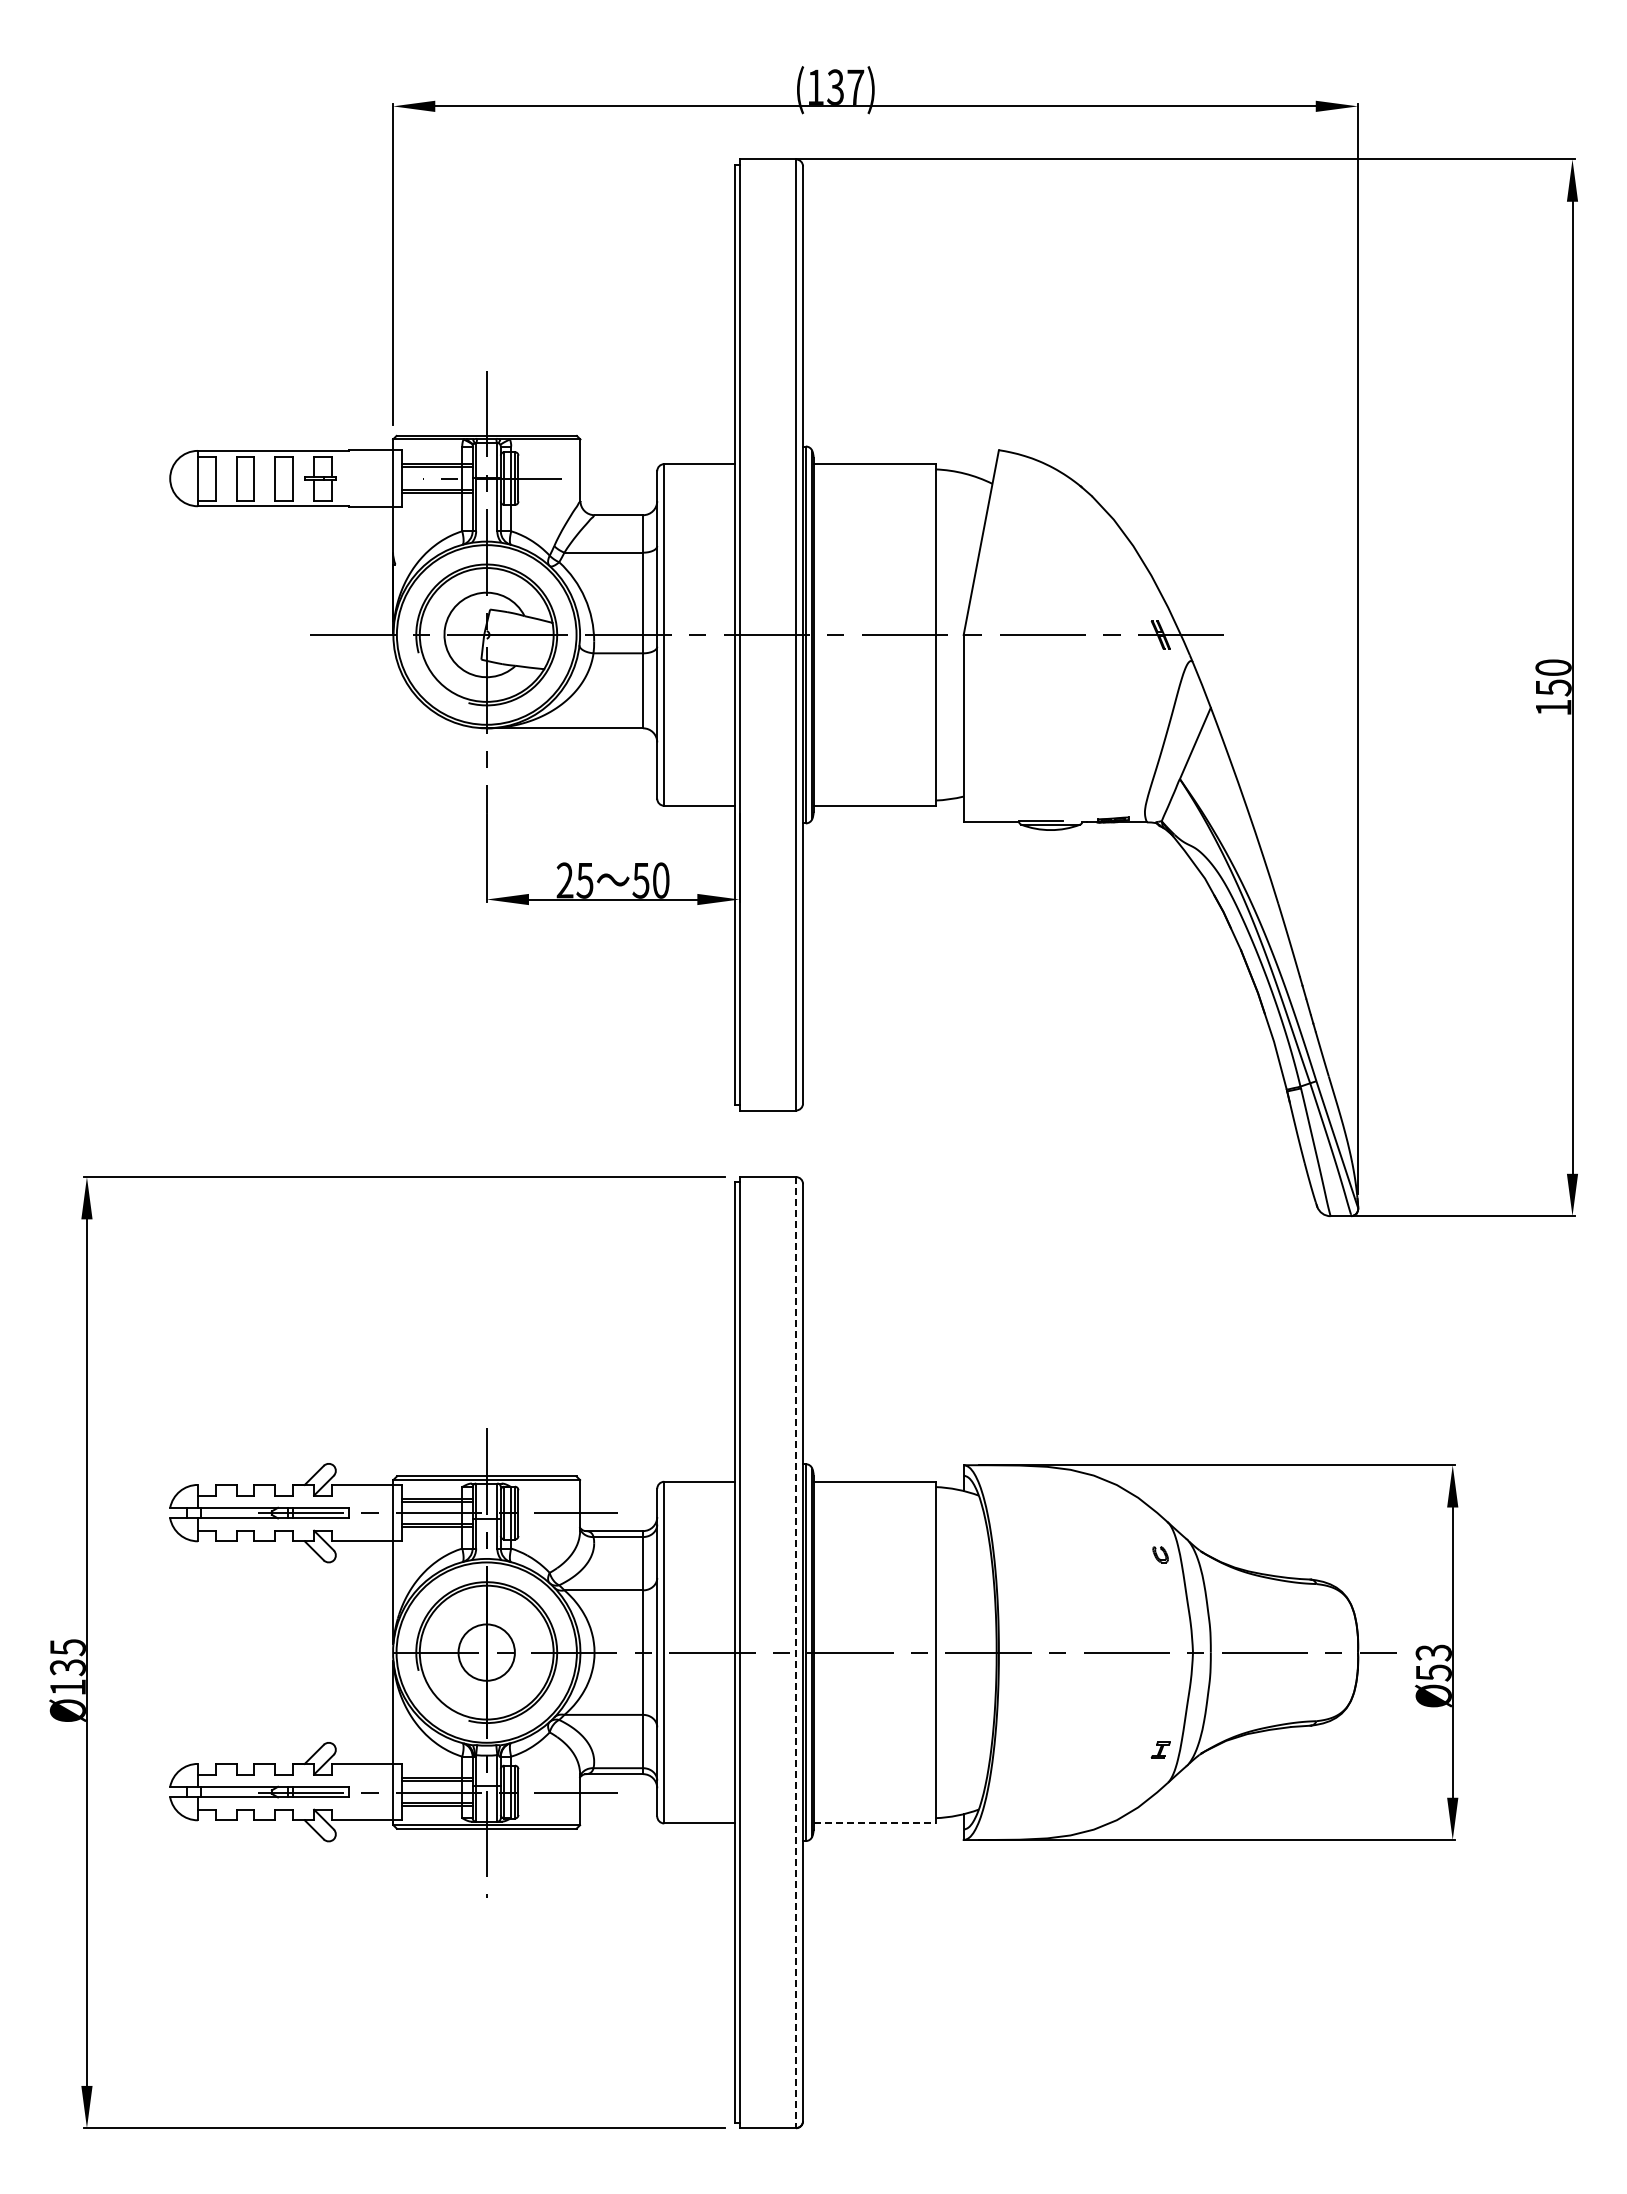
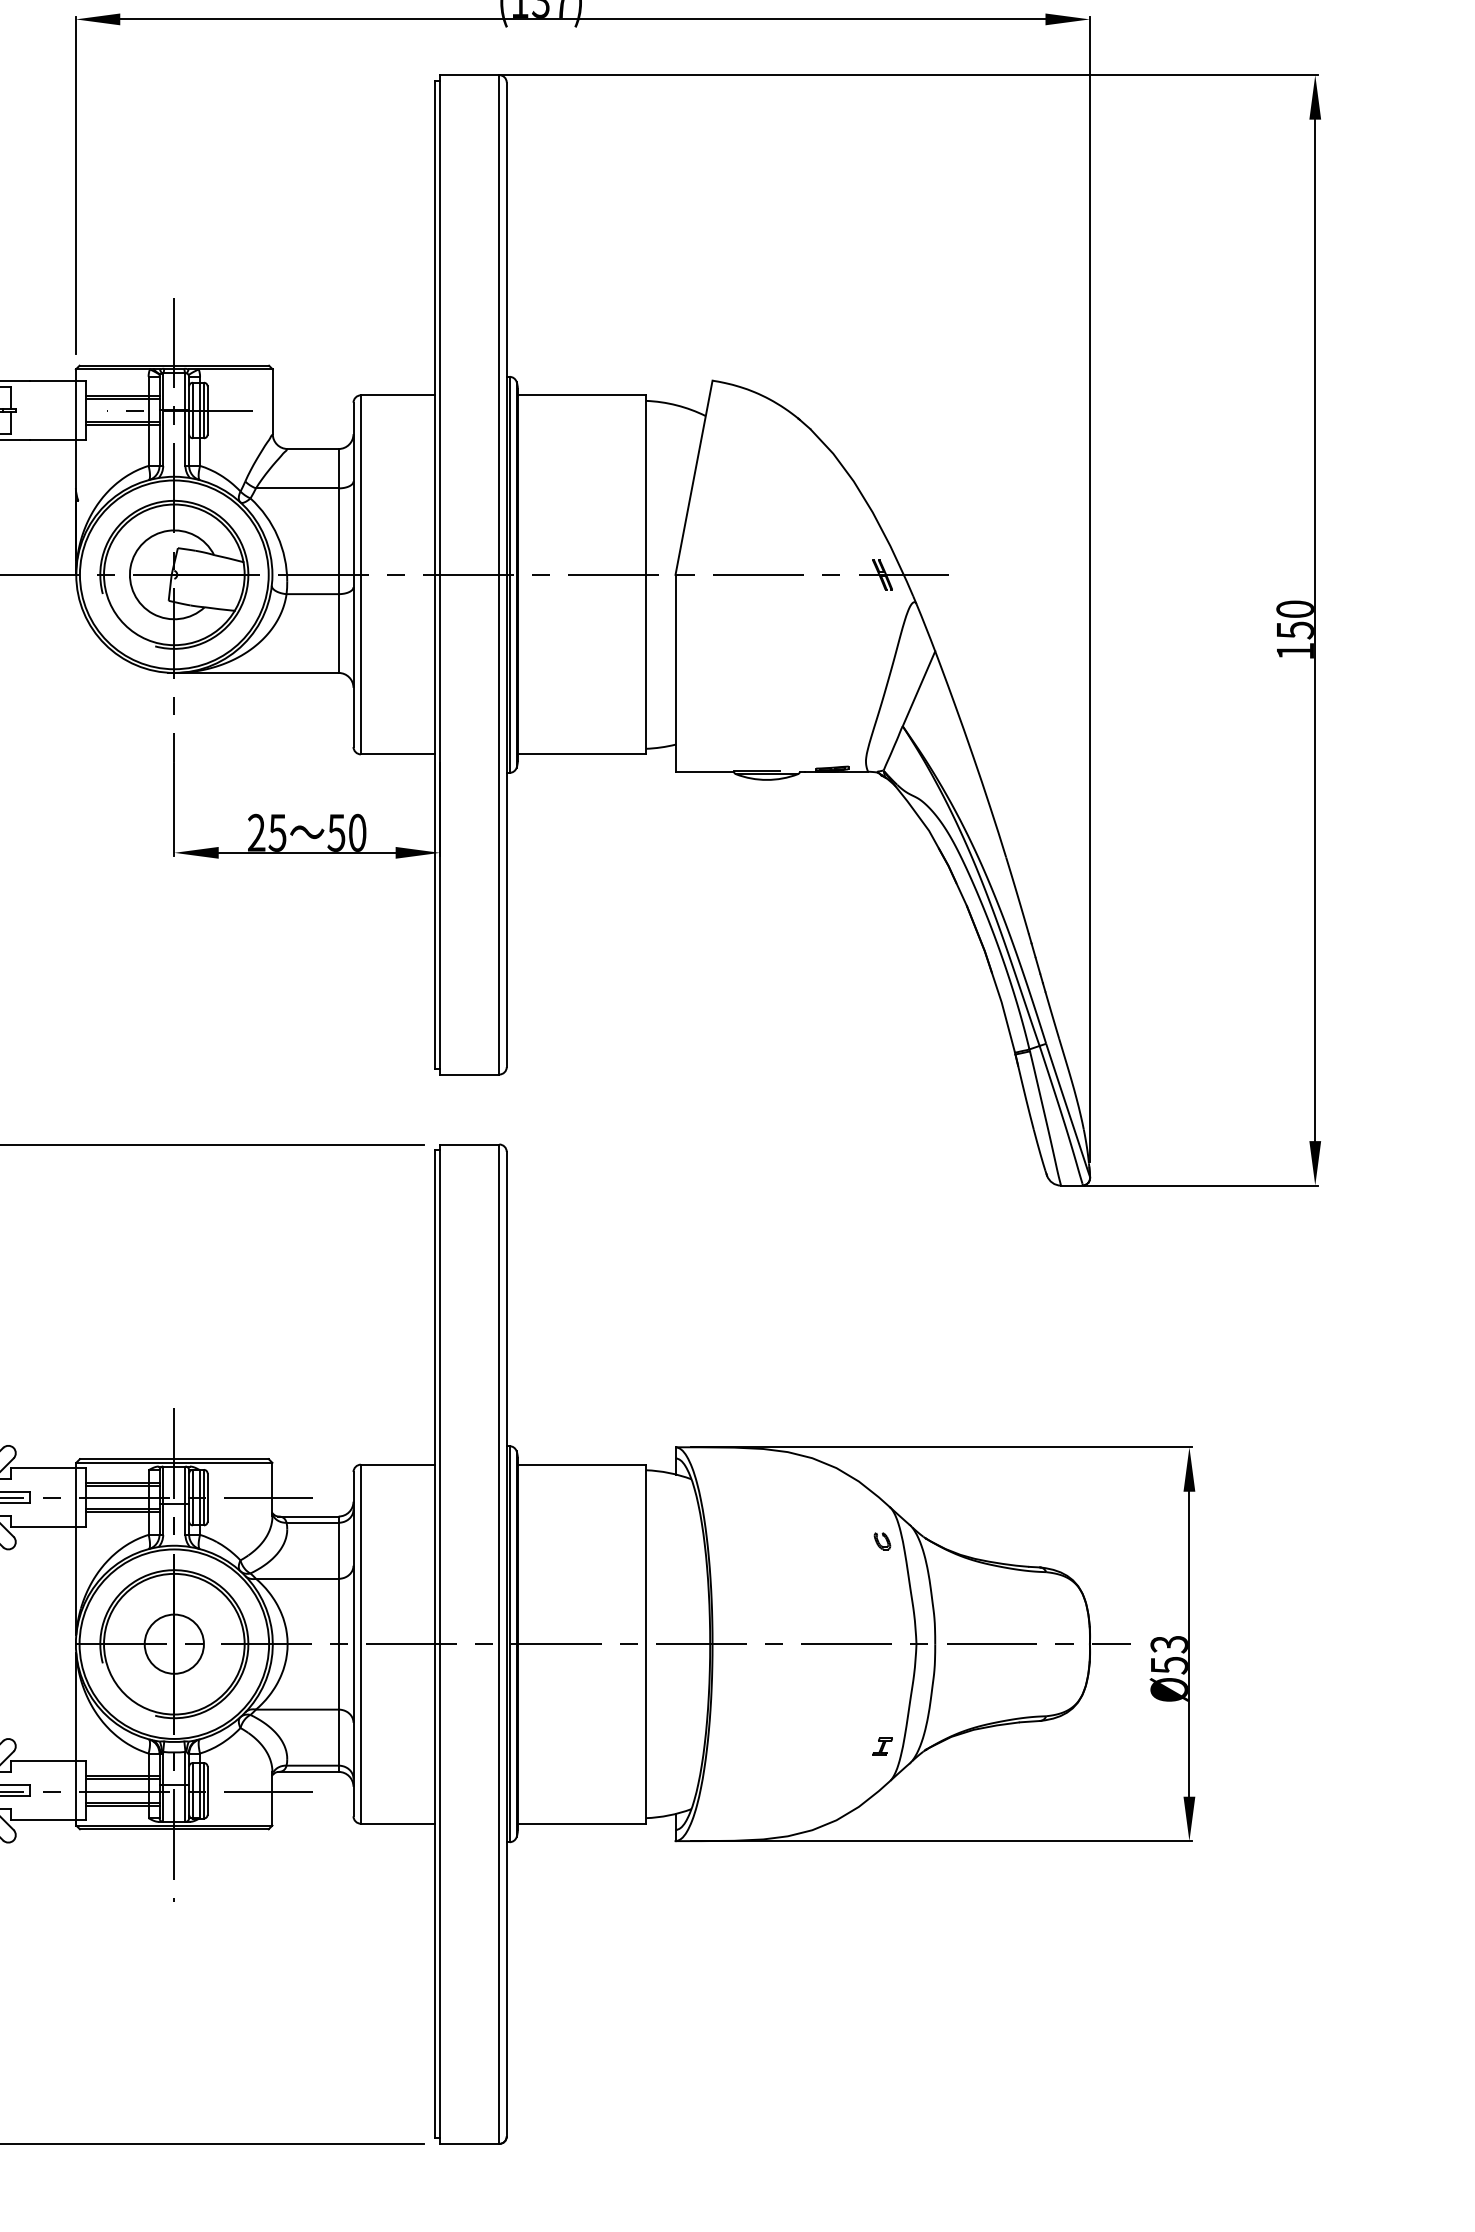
line: (796, 1652) -> (499, 1644), dashed -> solid
line: (874, 1823) -> (581, 1823), dashed -> solid

